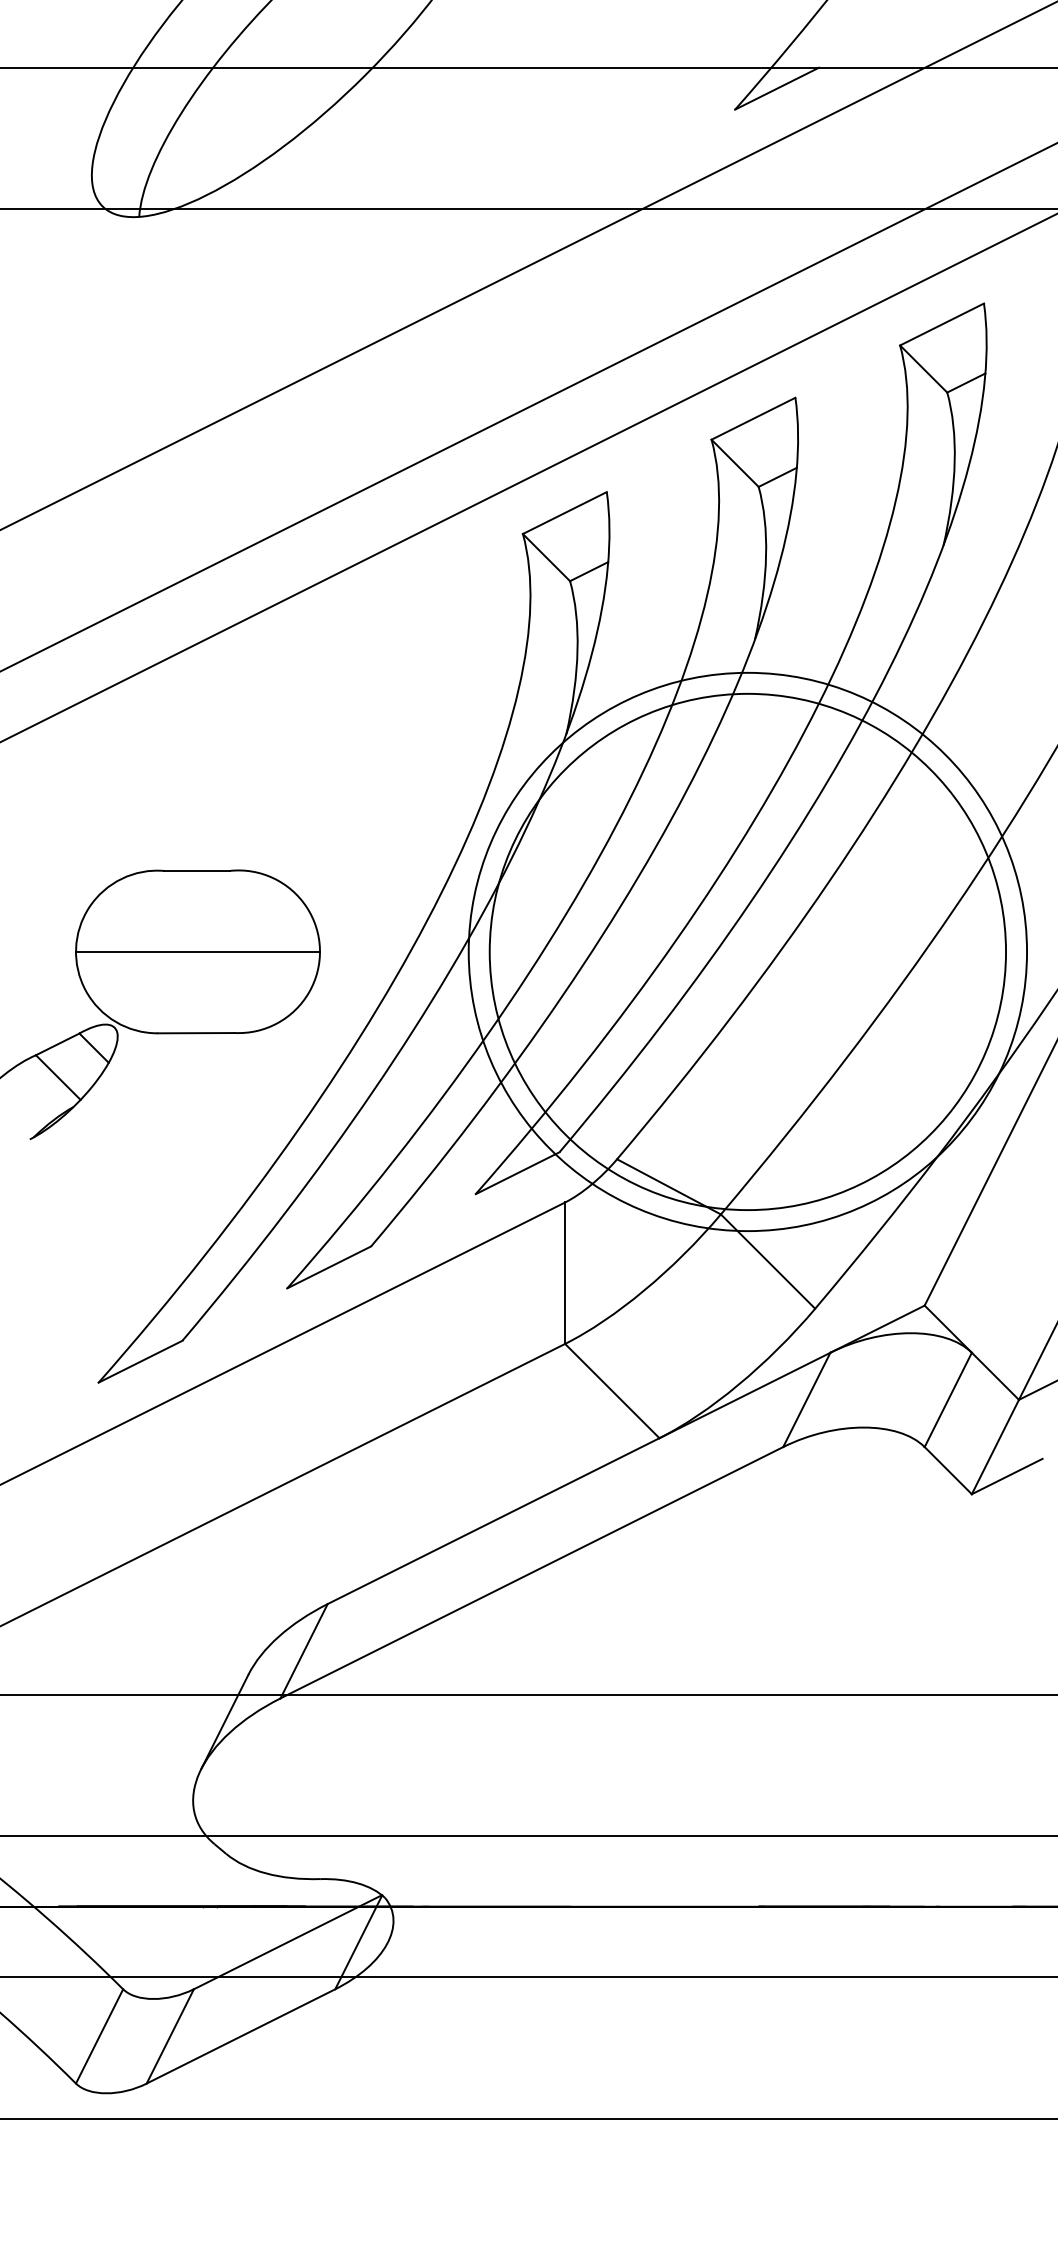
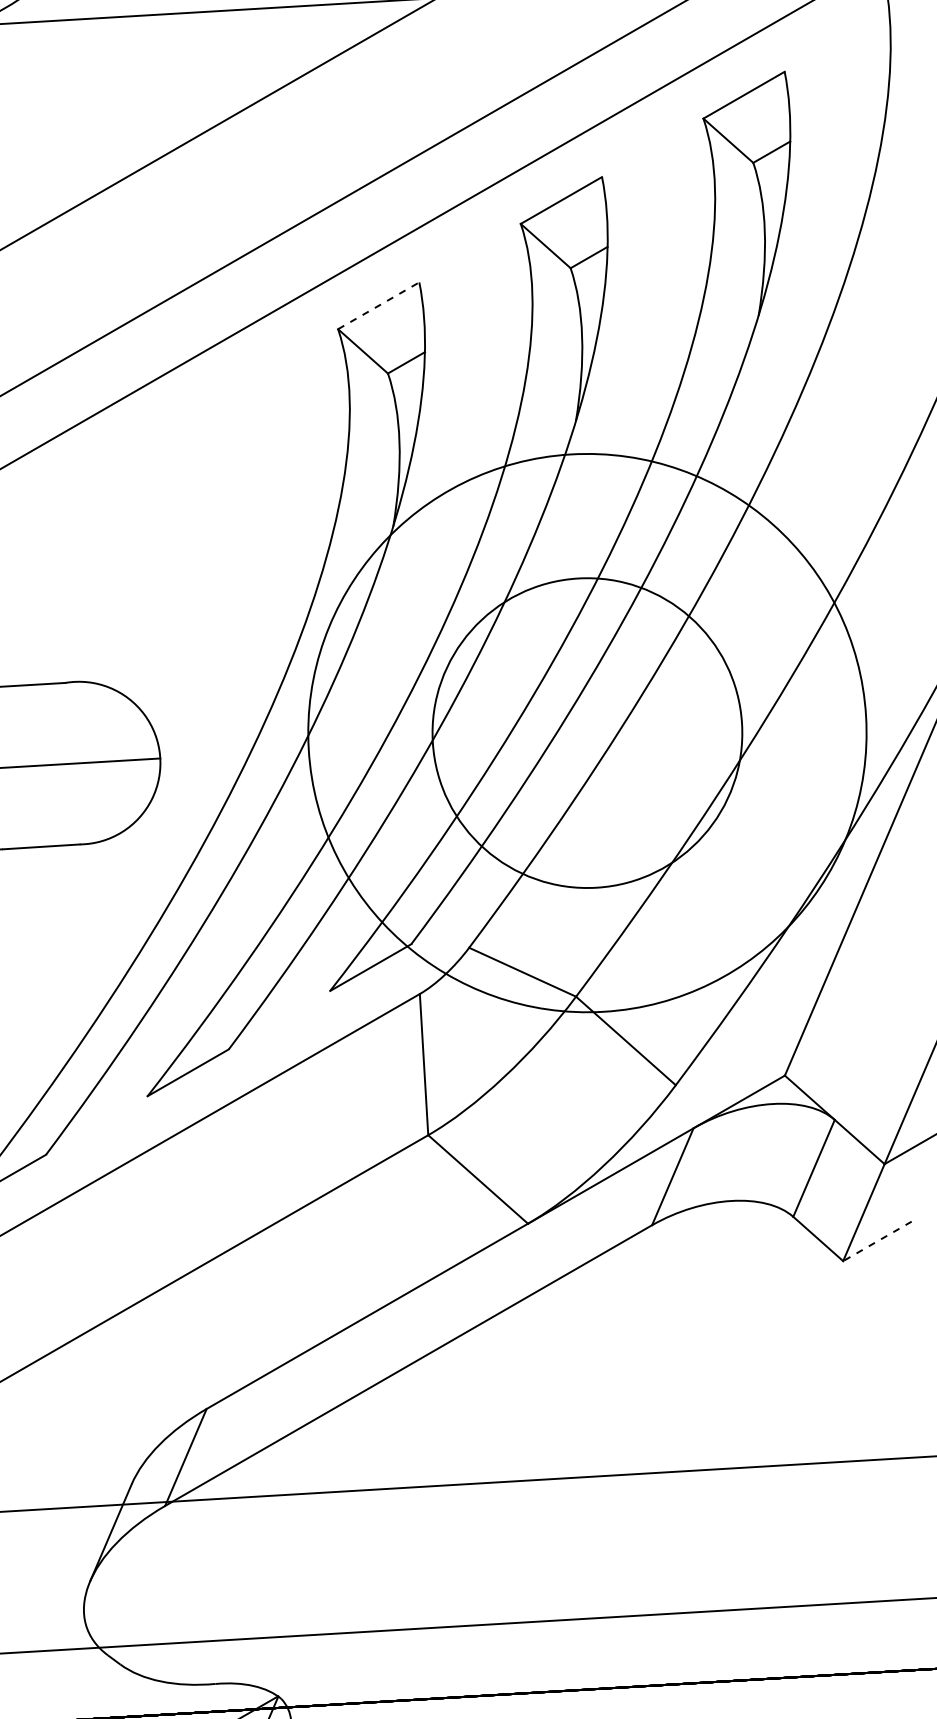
line: (564, 513) -> (378, 306), solid -> dashed
circle: (747, 951) -> (587, 732), size x0.6
line: (1007, 1476) -> (877, 1241), solid -> dashed

